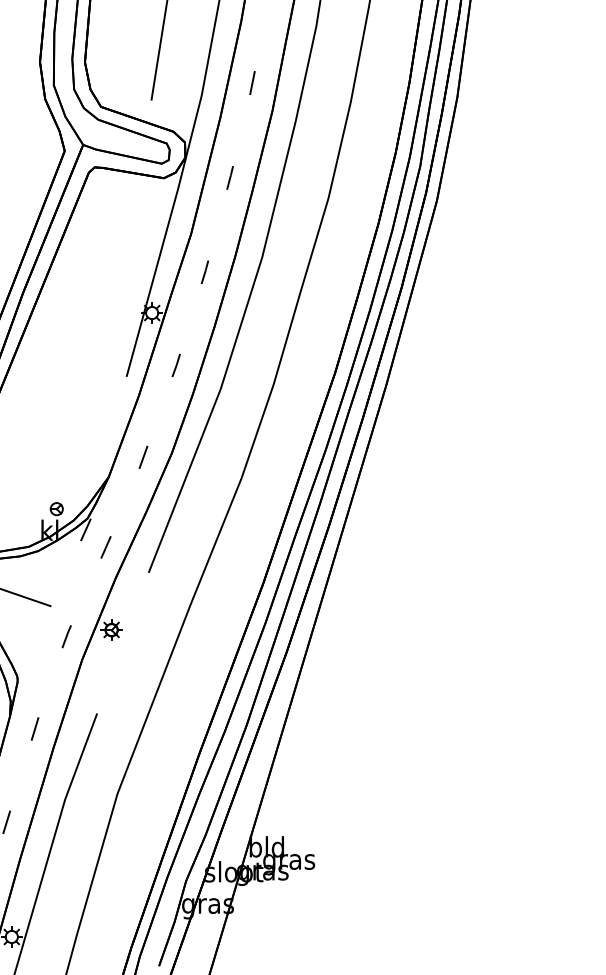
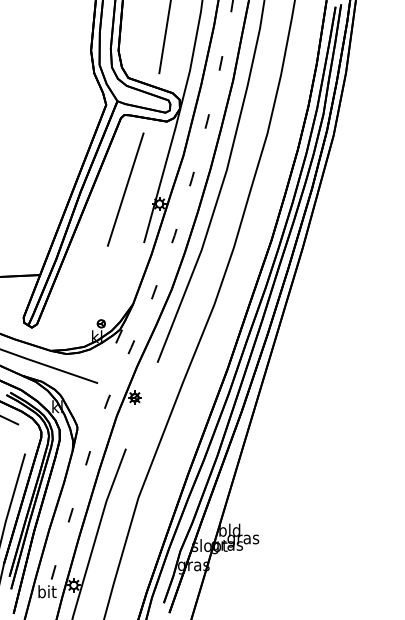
line: (96, 289) -> (125, 189), added

